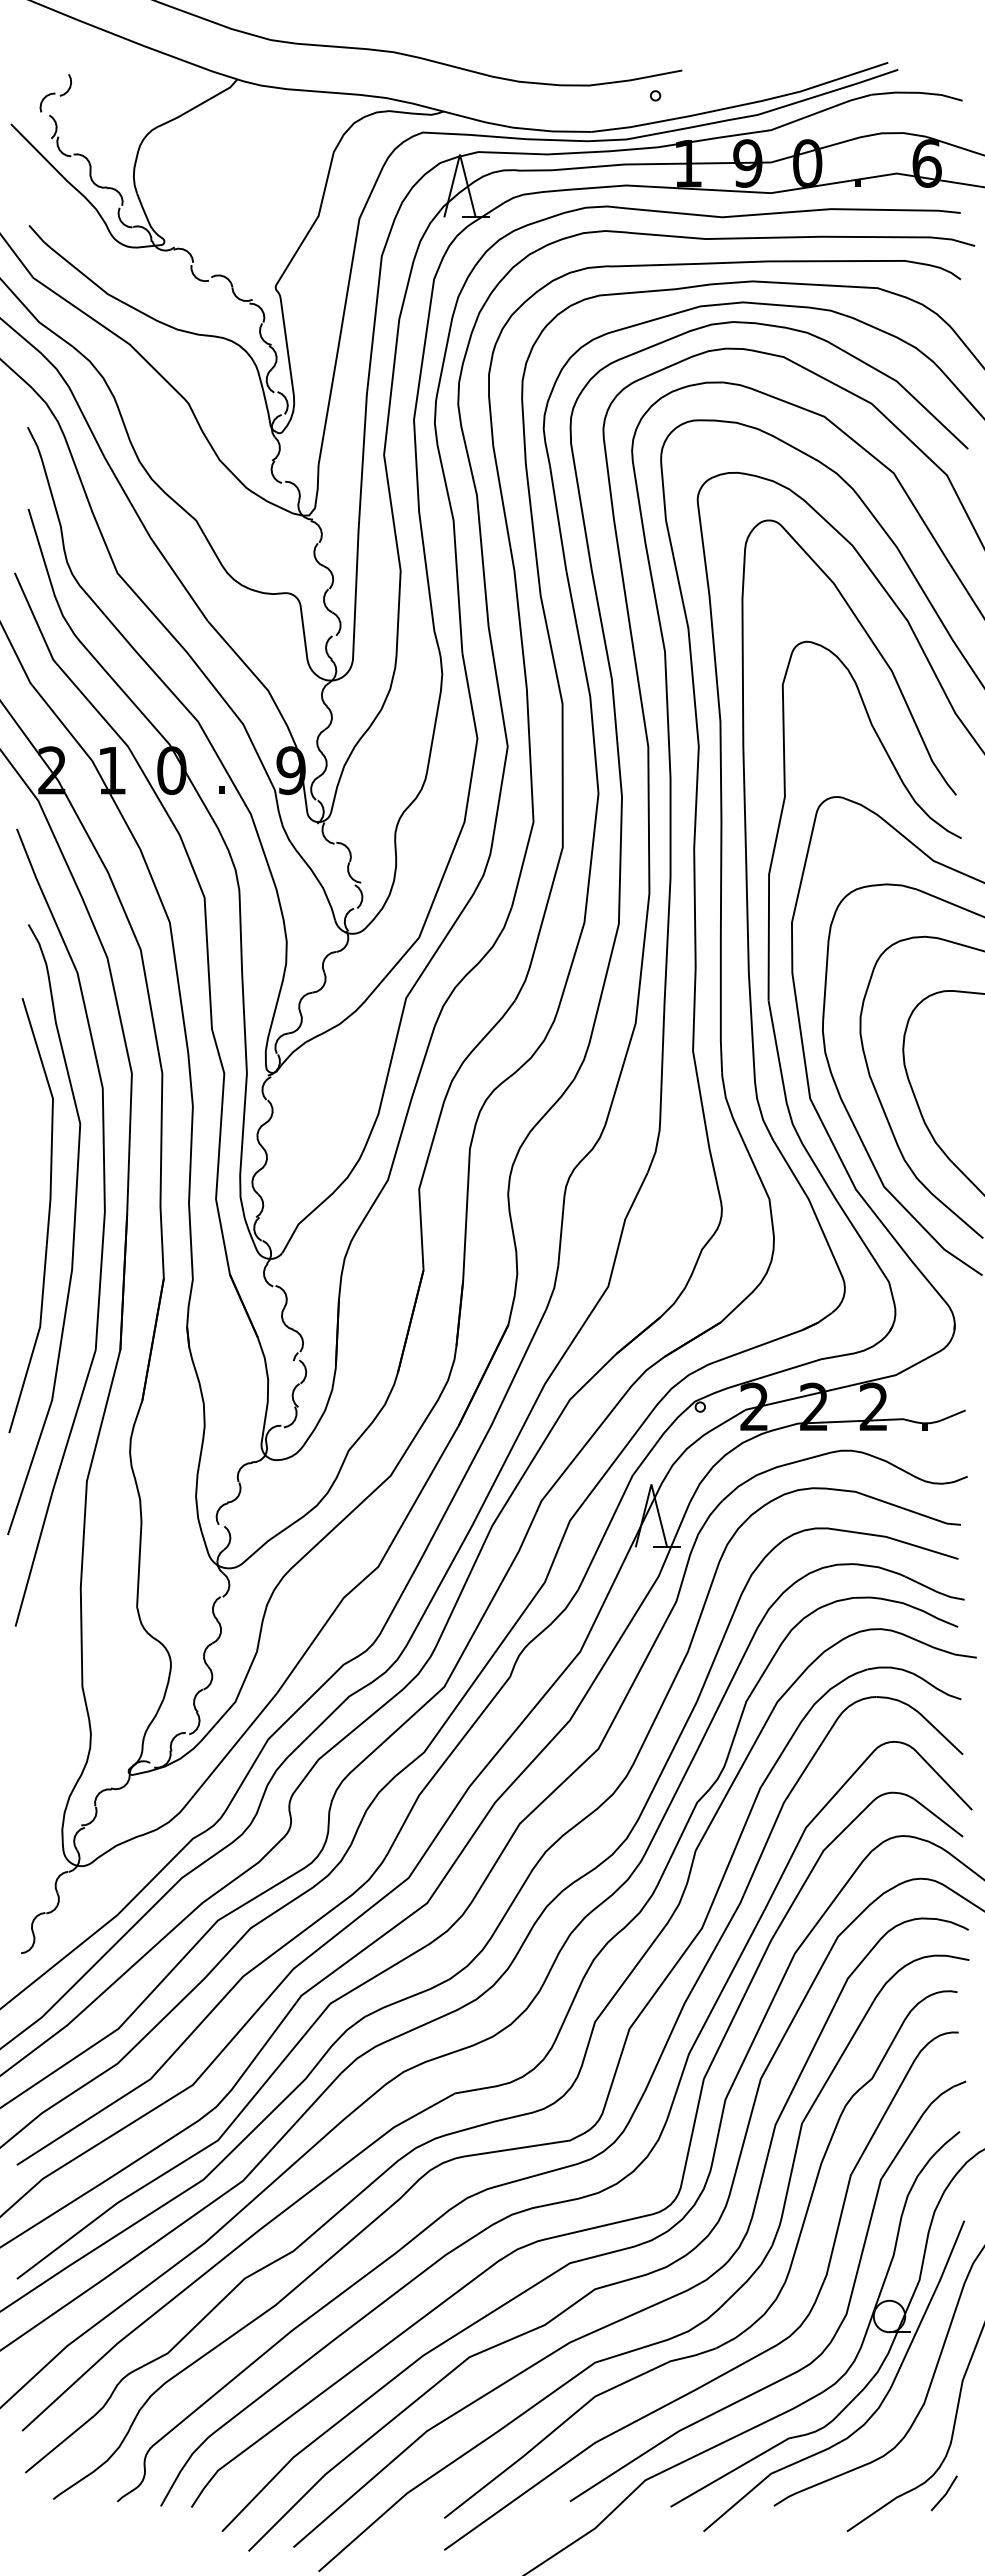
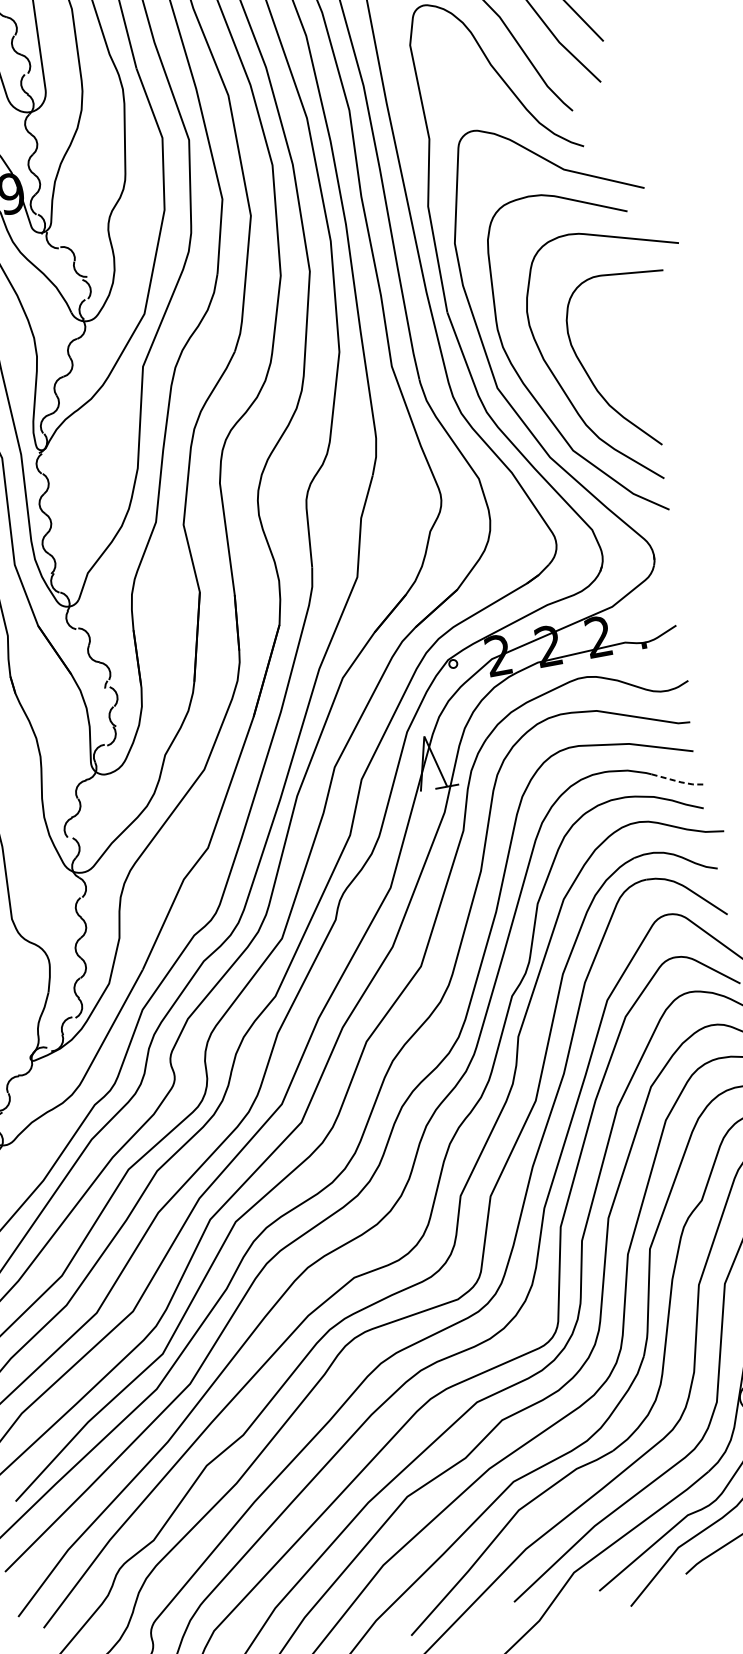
line: (935, 1591) -> (679, 782), solid -> dashed

